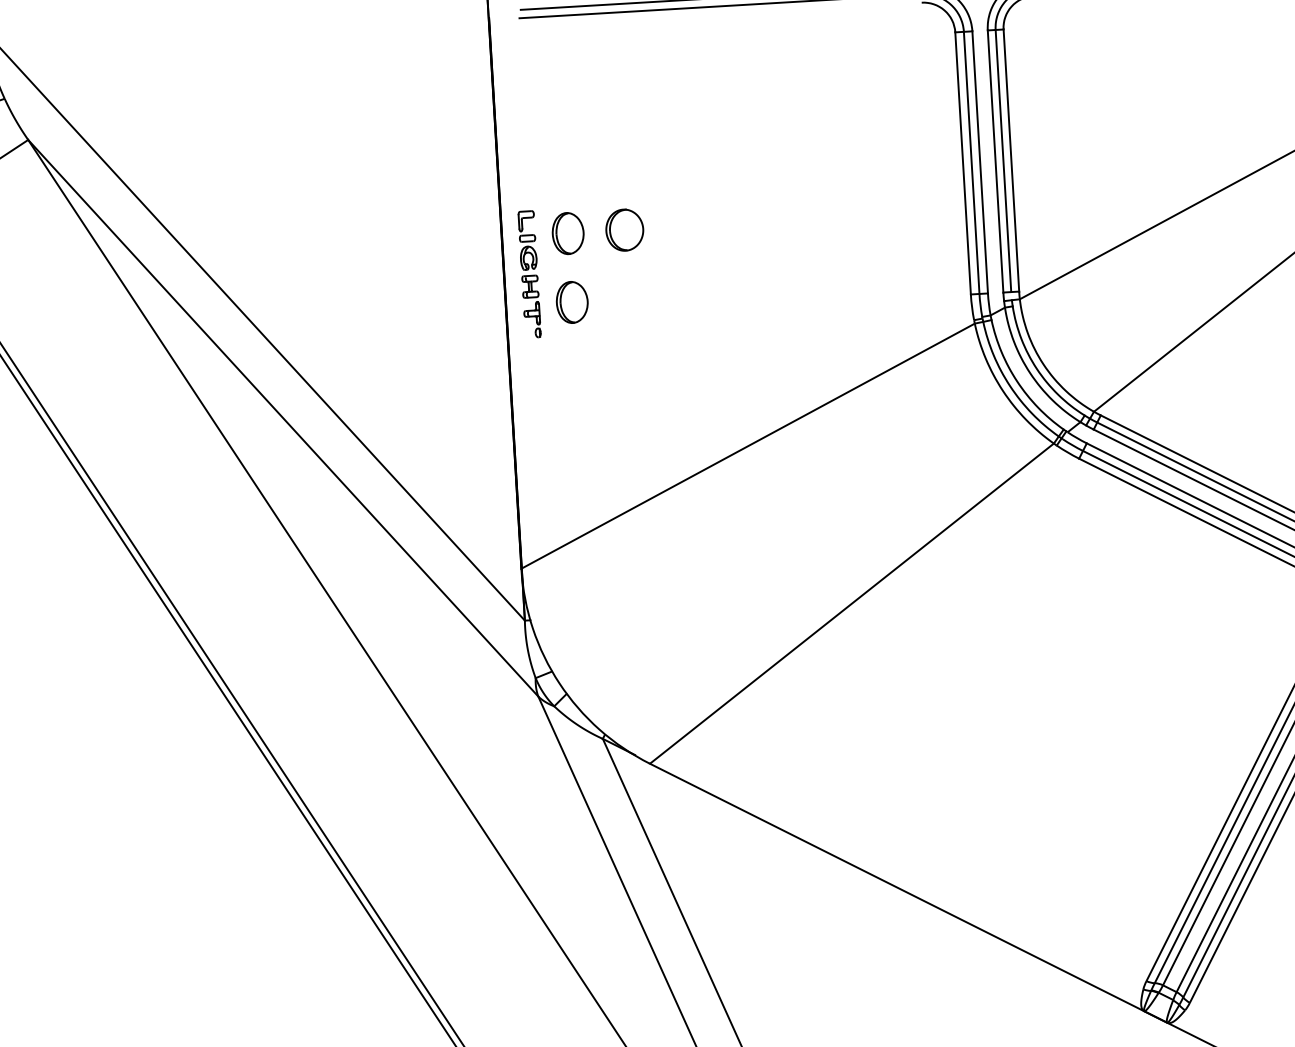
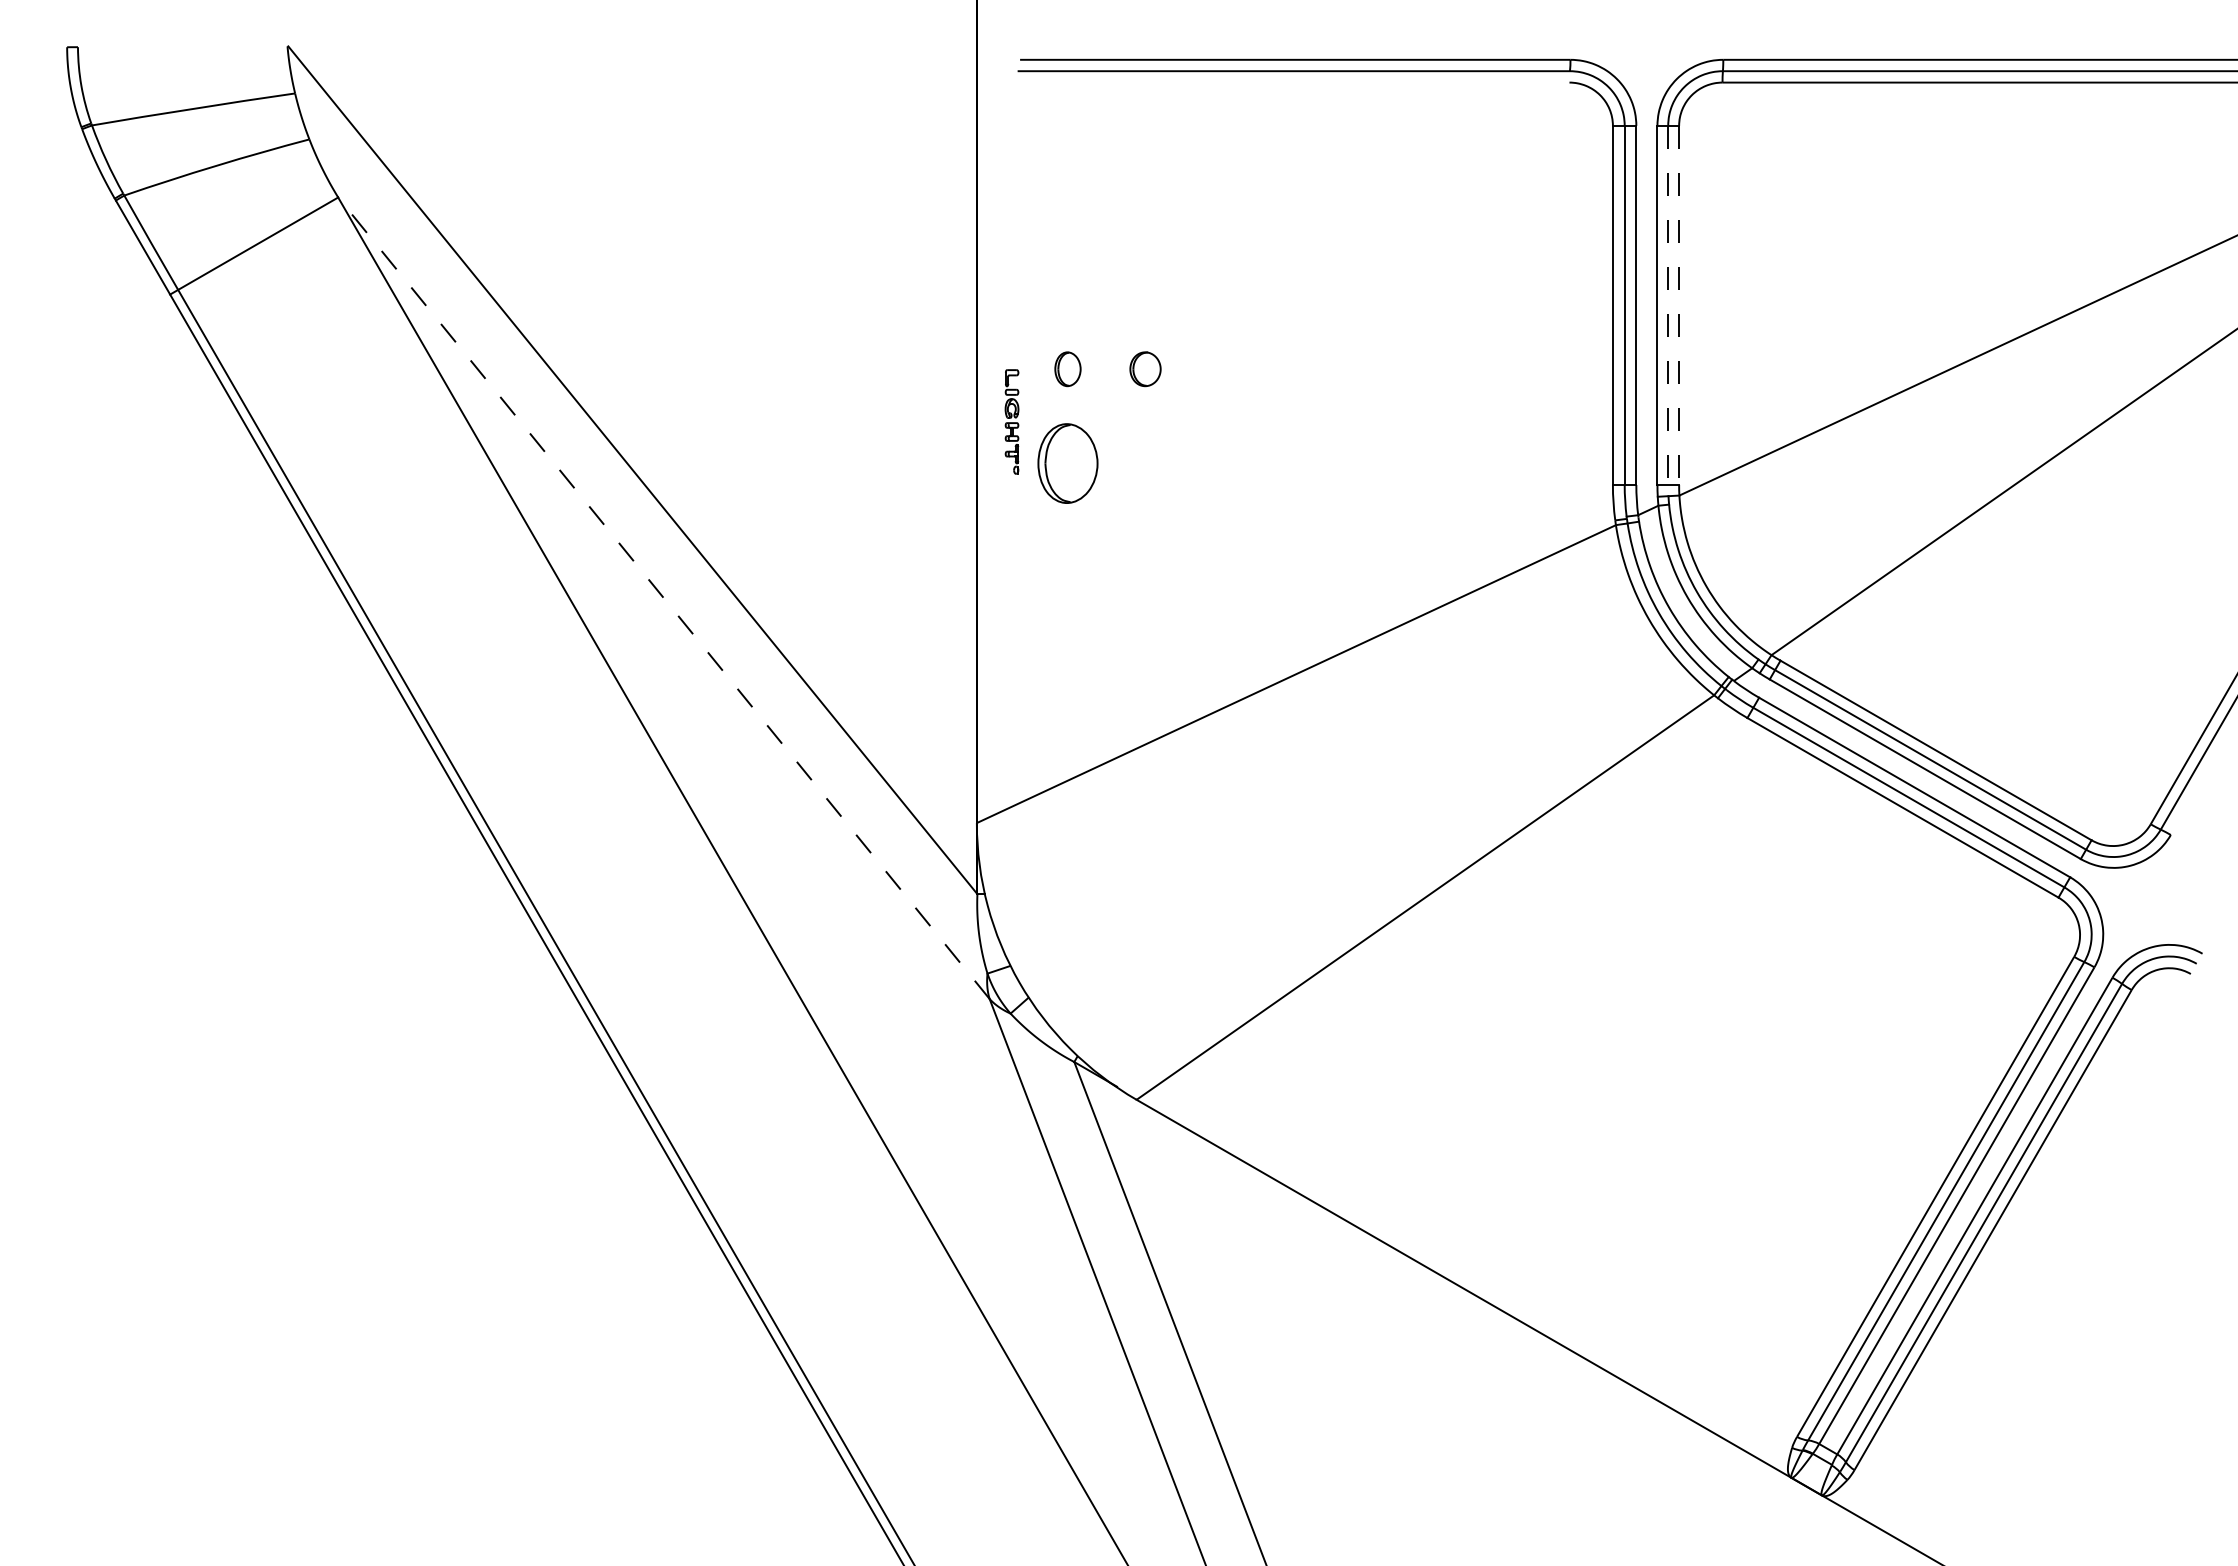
line: (1011, 160) -> (1679, 305), solid -> dashed
line: (1003, 161) -> (1668, 305), solid -> dashed
part: (624, 230) -> (1145, 369), size x0.6
part: (567, 233) -> (1067, 369), size x0.6
part: (529, 274) -> (1011, 421), size x0.6
part: (571, 302) -> (1067, 463), size x1.4
line: (282, 417) -> (663, 597), solid -> dashed

